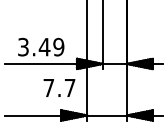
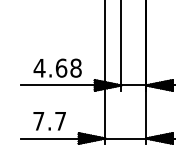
text: (40, 46) -> (57, 67), 3.49 -> 4.68
text: (59, 88) -> (49, 121), moved

